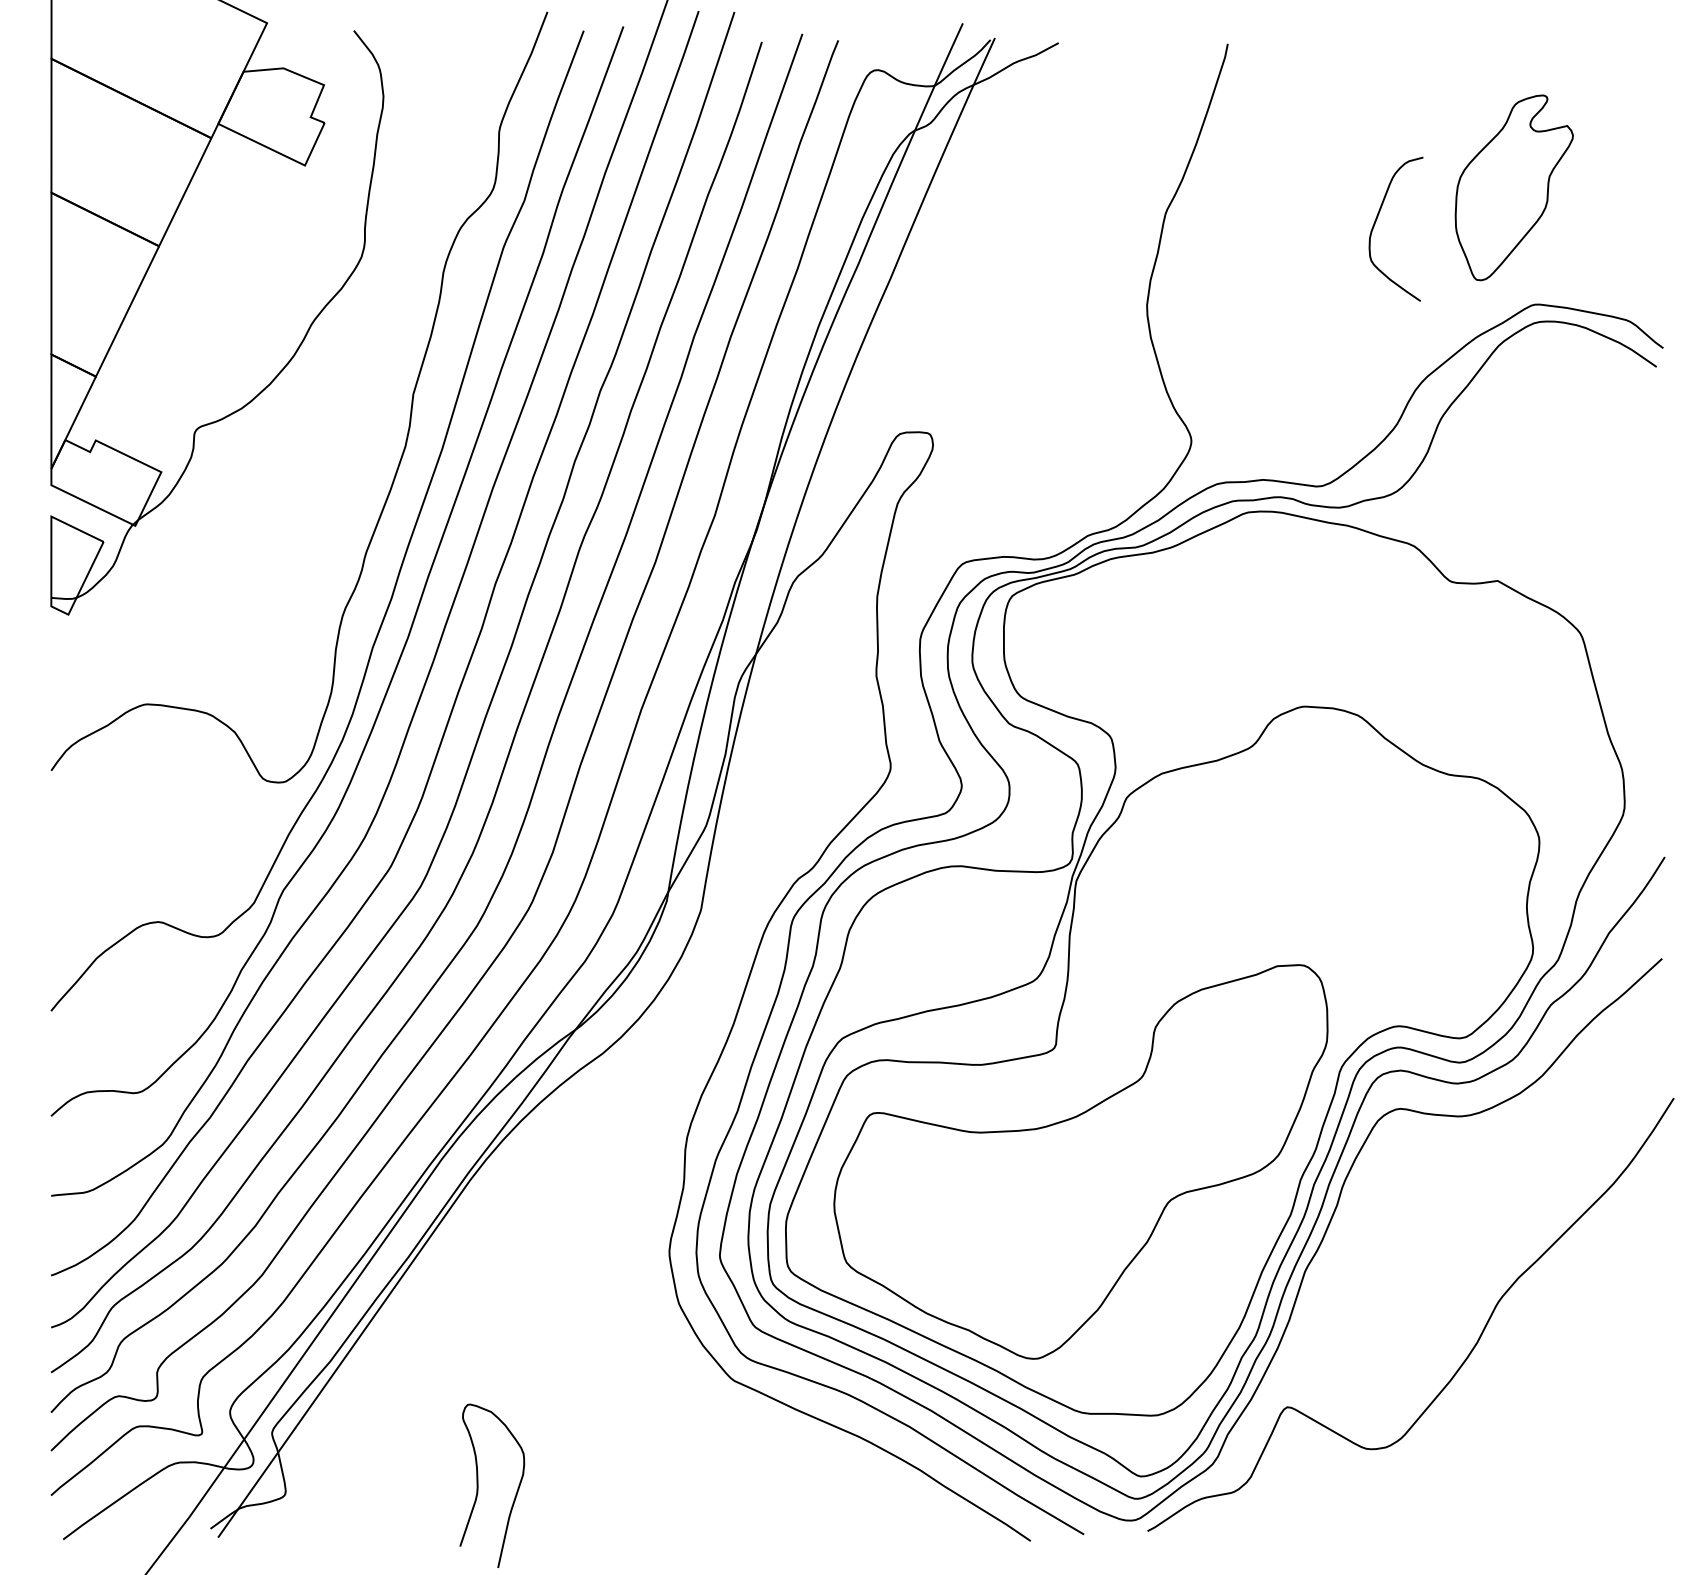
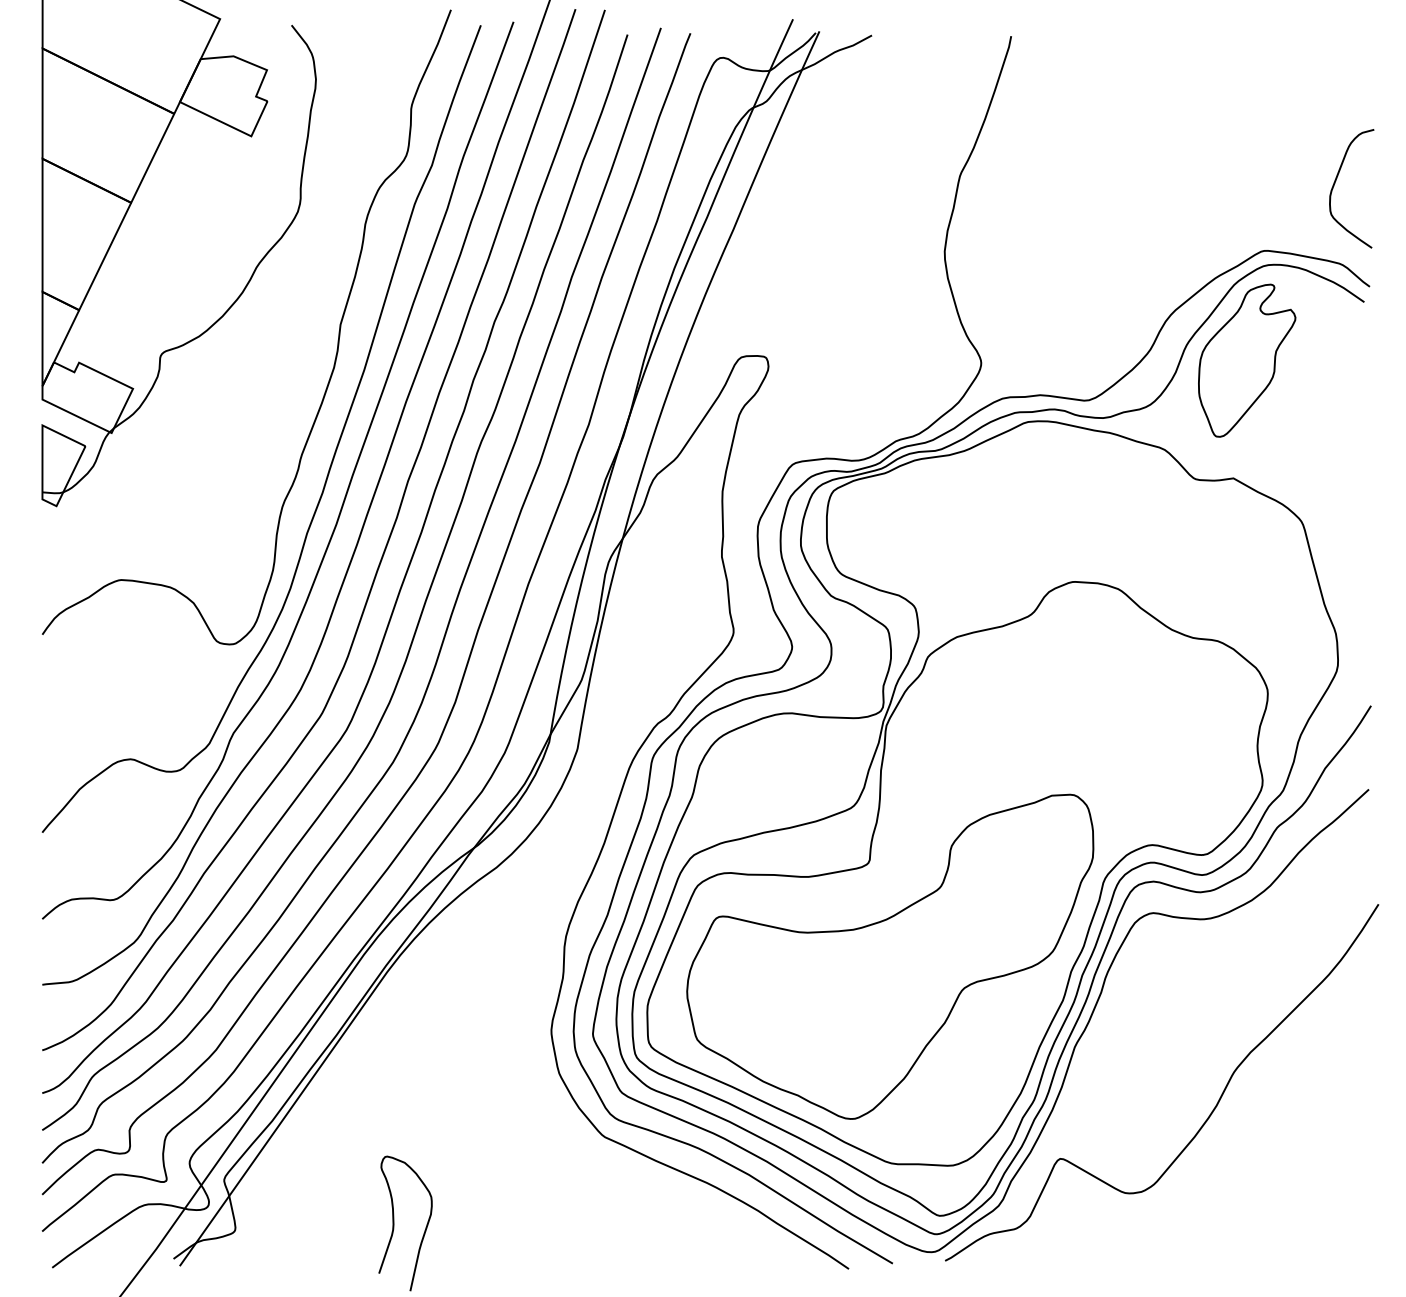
part: (1514, 187) -> (1247, 360), moved
curve: (1377, 220) -> (1336, 181), moved

